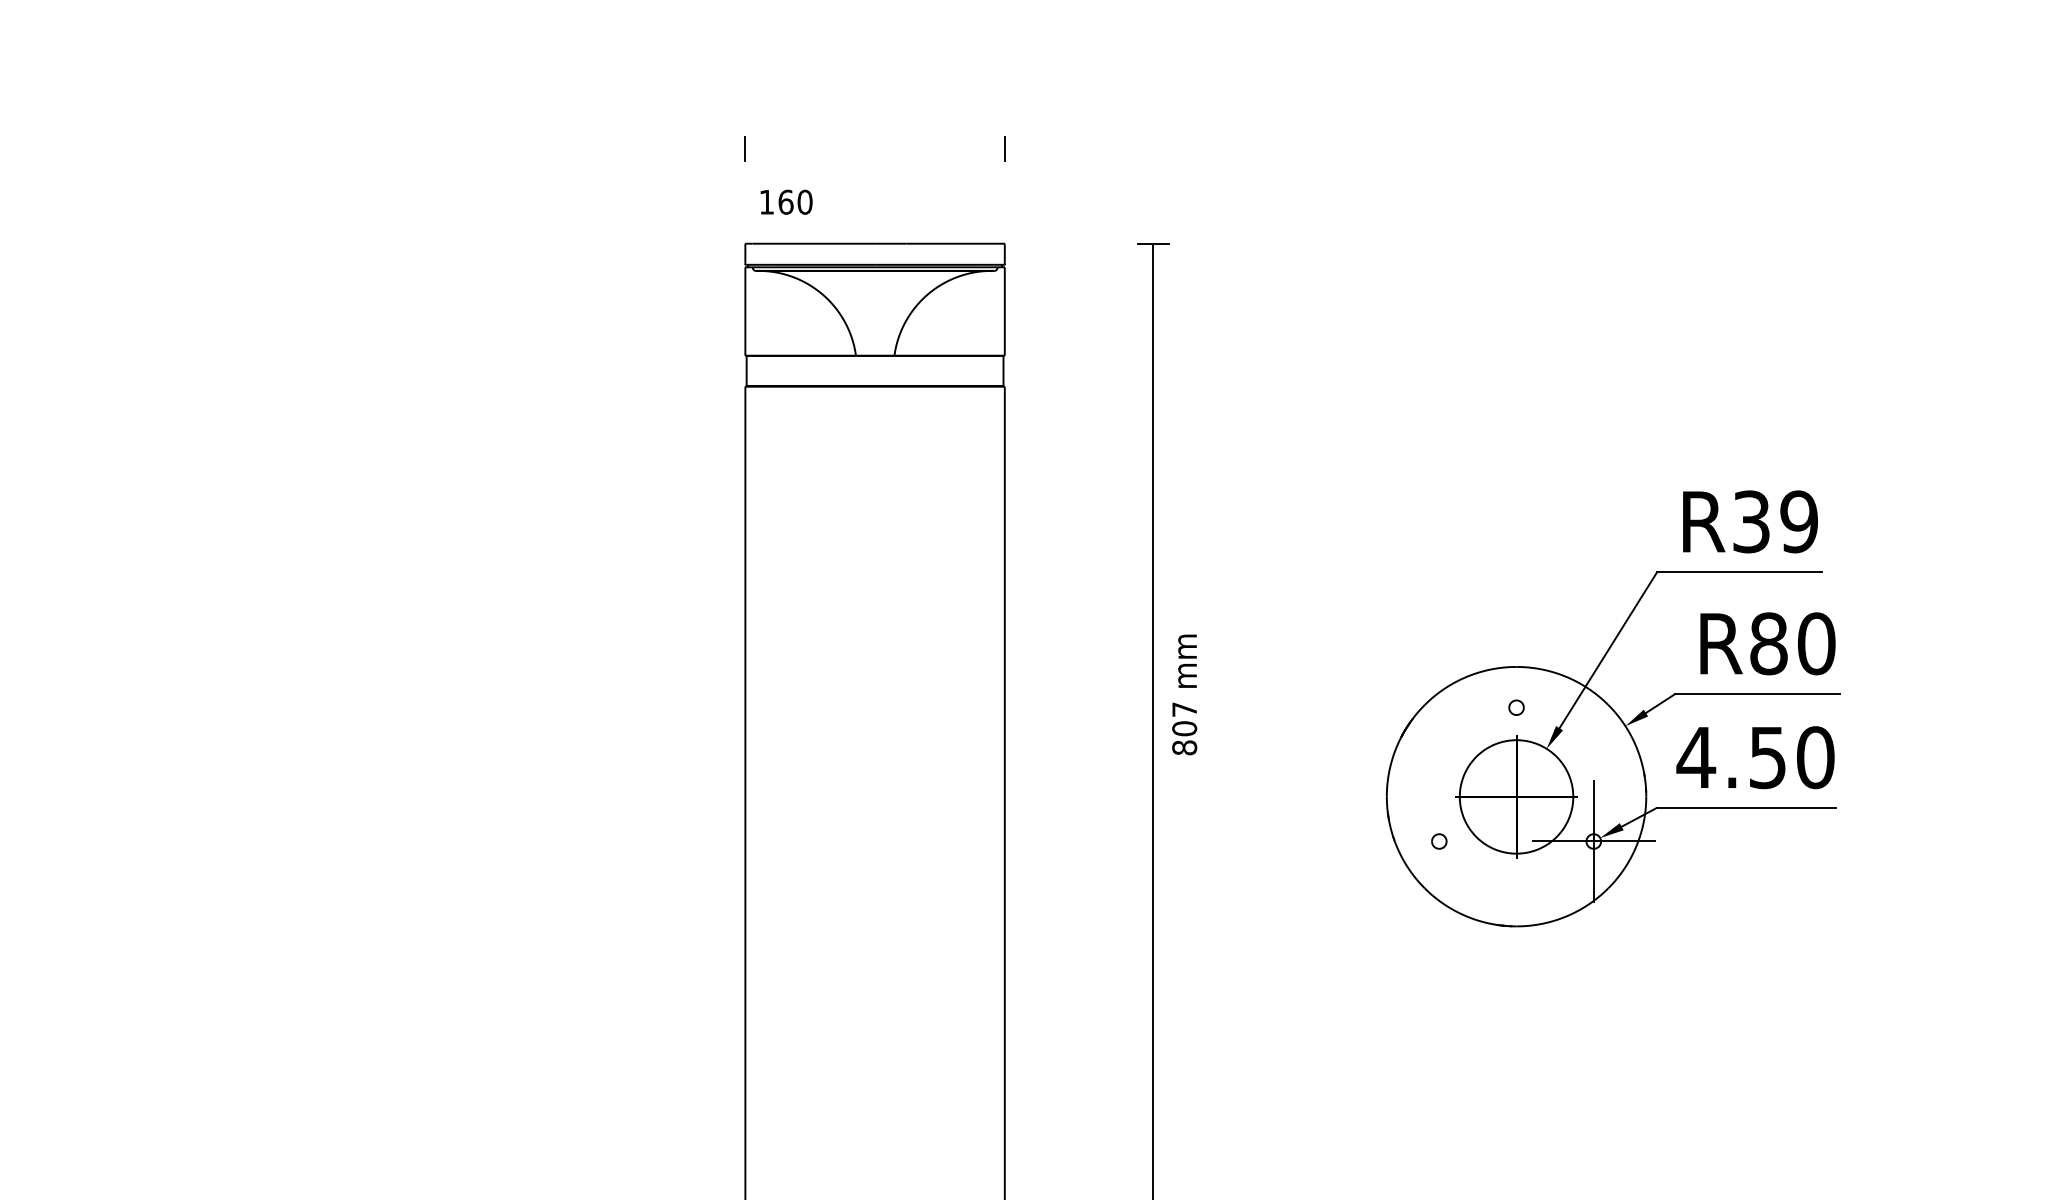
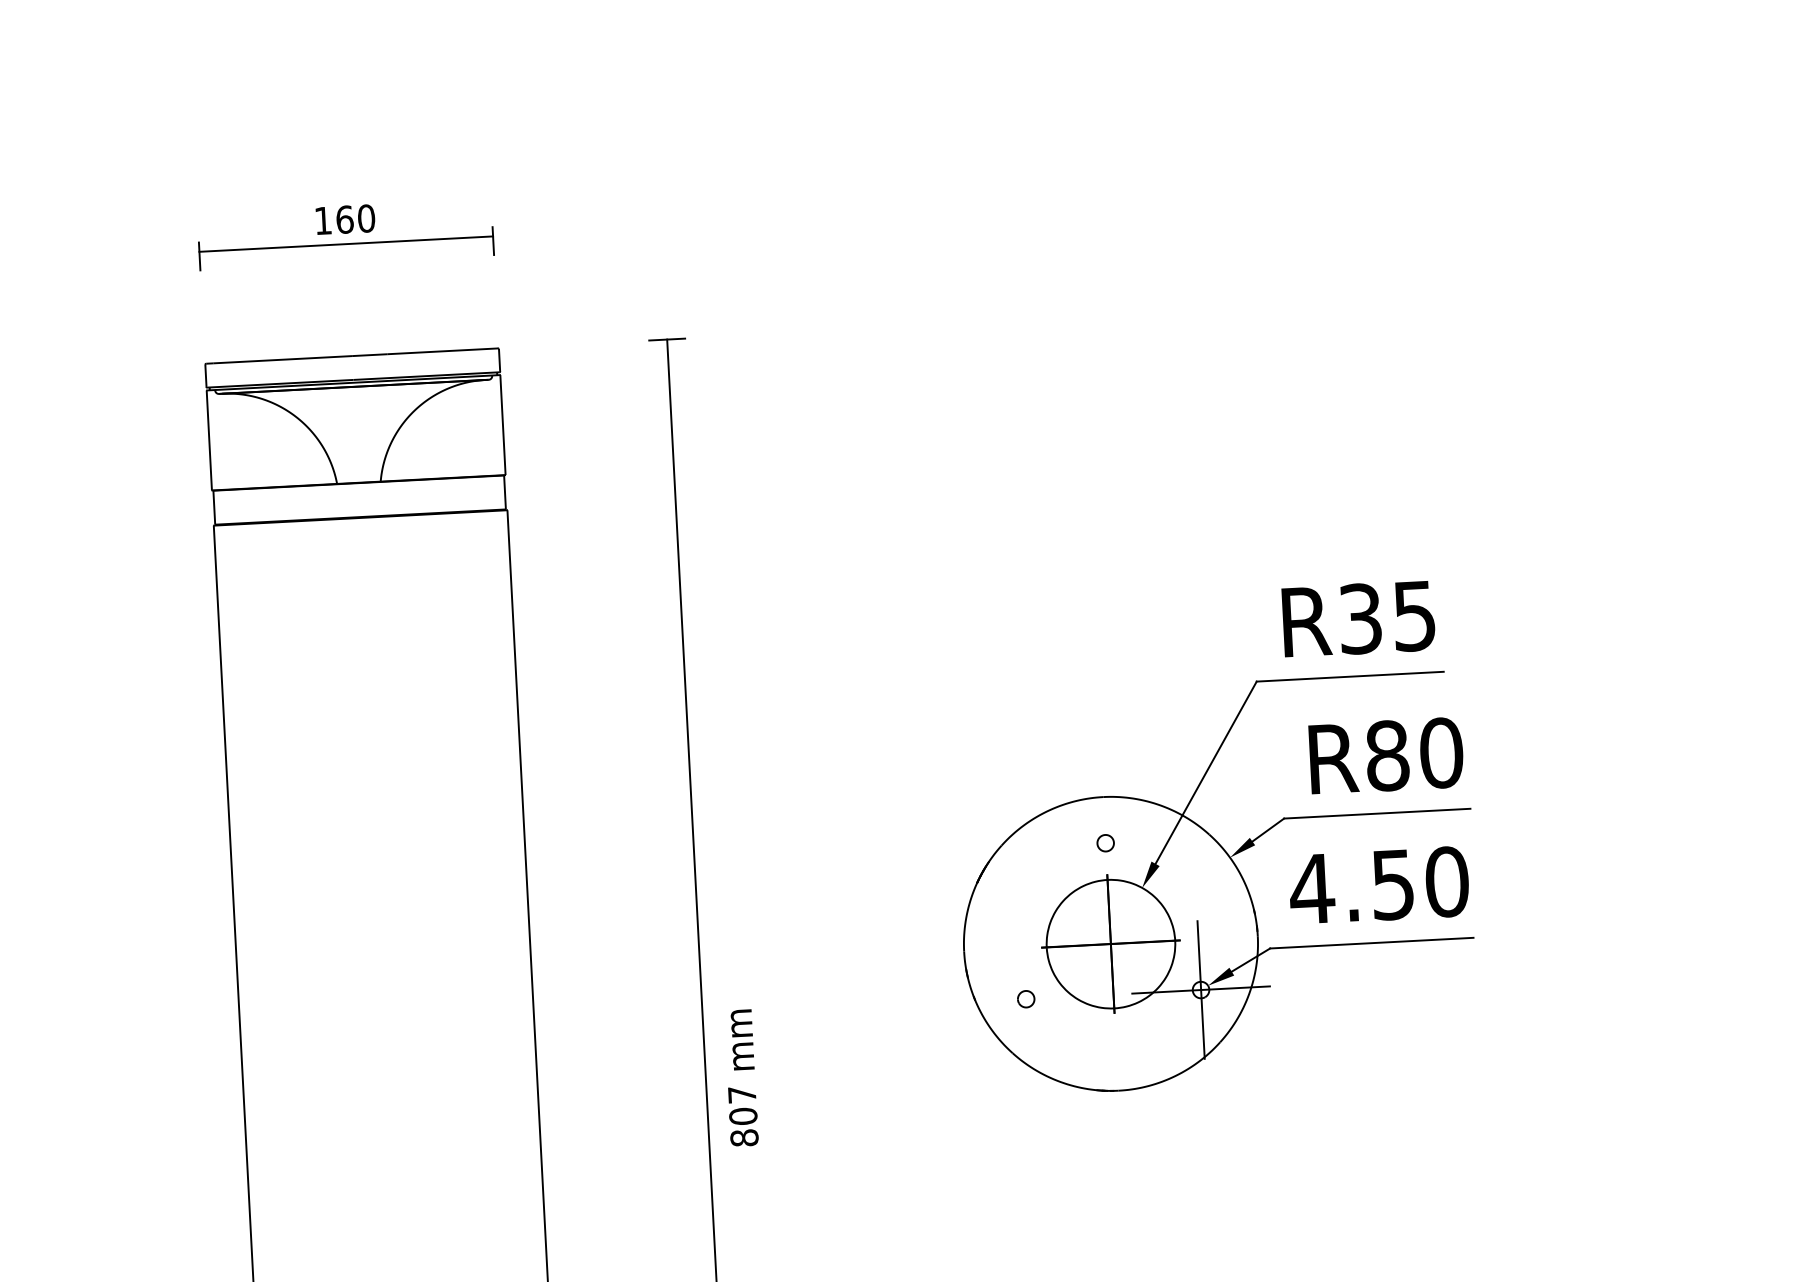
line: (874, 144) -> (345, 243), added
text: (786, 201) -> (345, 218), moved
text: (1798, 521) -> (1413, 615), R39 -> R35
text: (1184, 694) -> (741, 1077), moved

